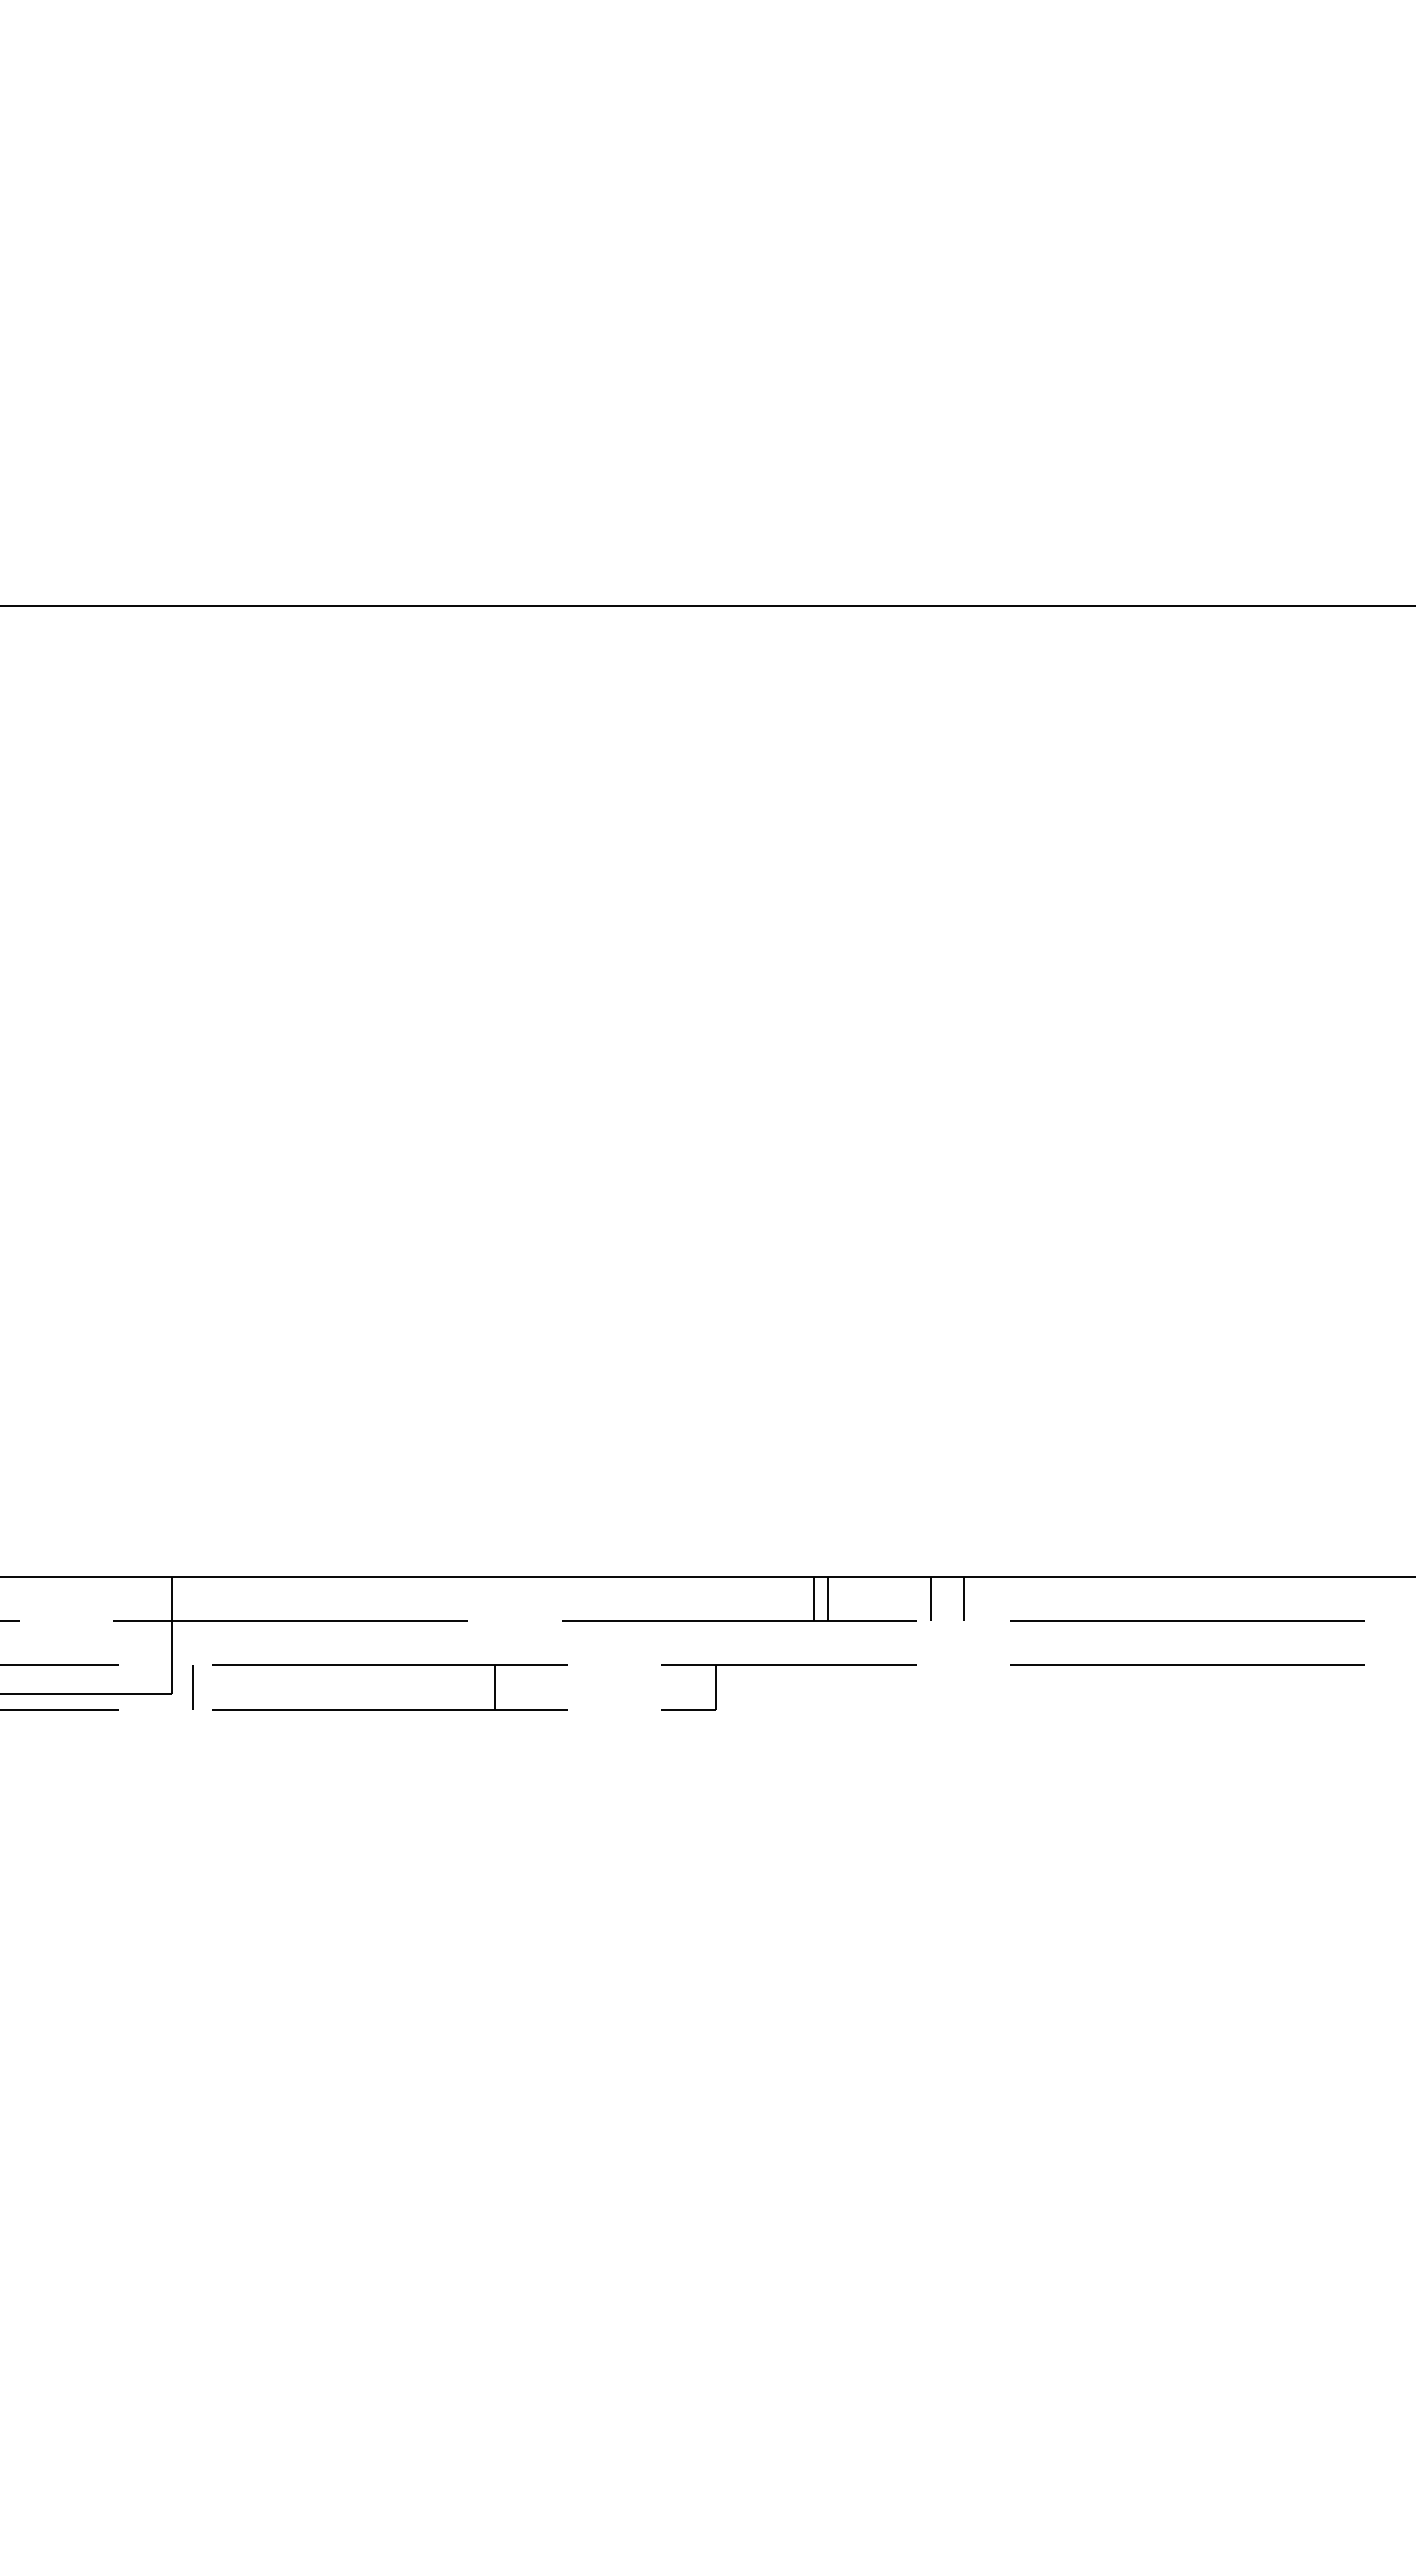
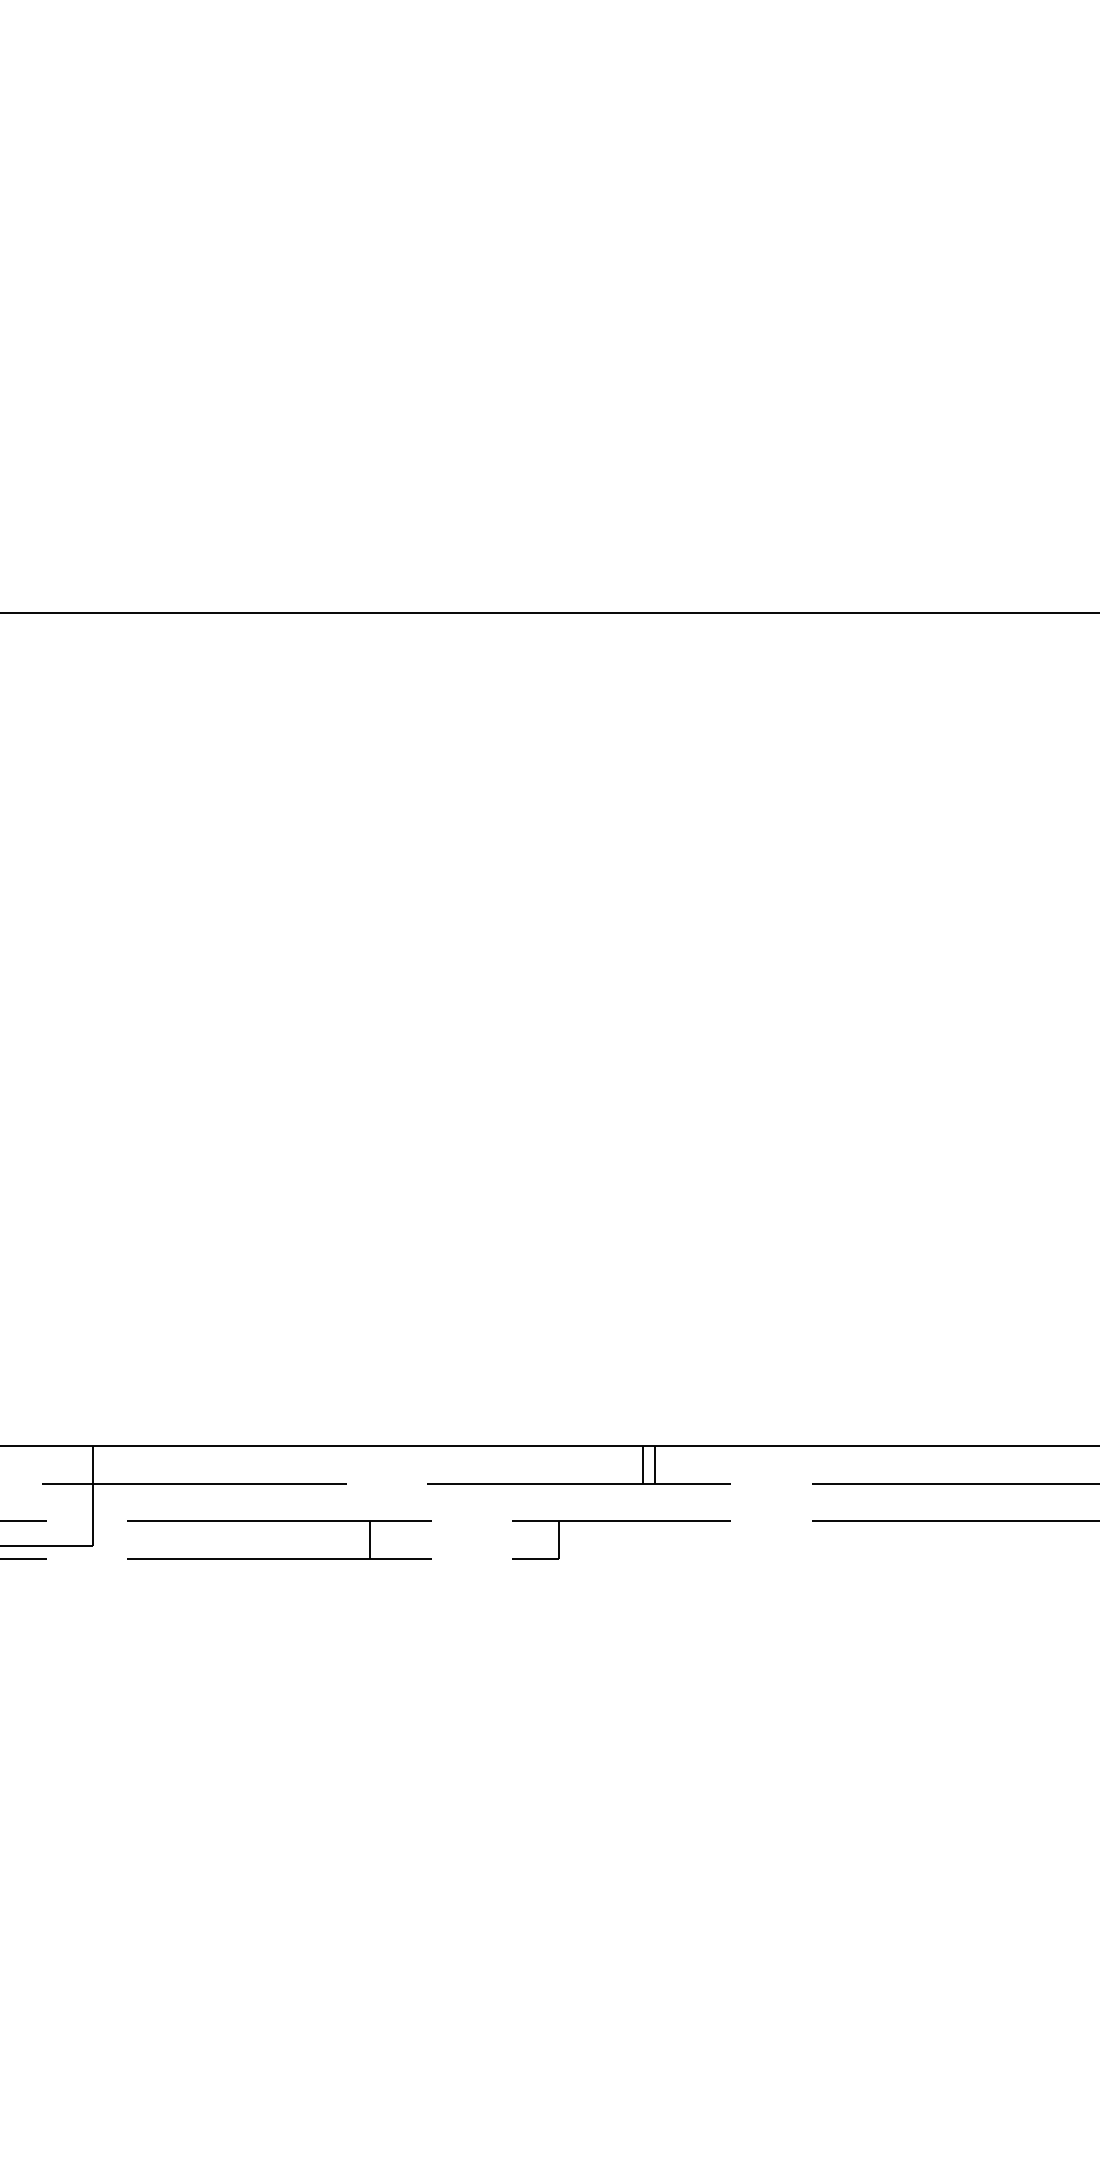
line: (930, 1599) -> (743, 1465), removed
line: (963, 1599) -> (771, 1465), removed
line: (192, 1687) -> (110, 1540), removed

